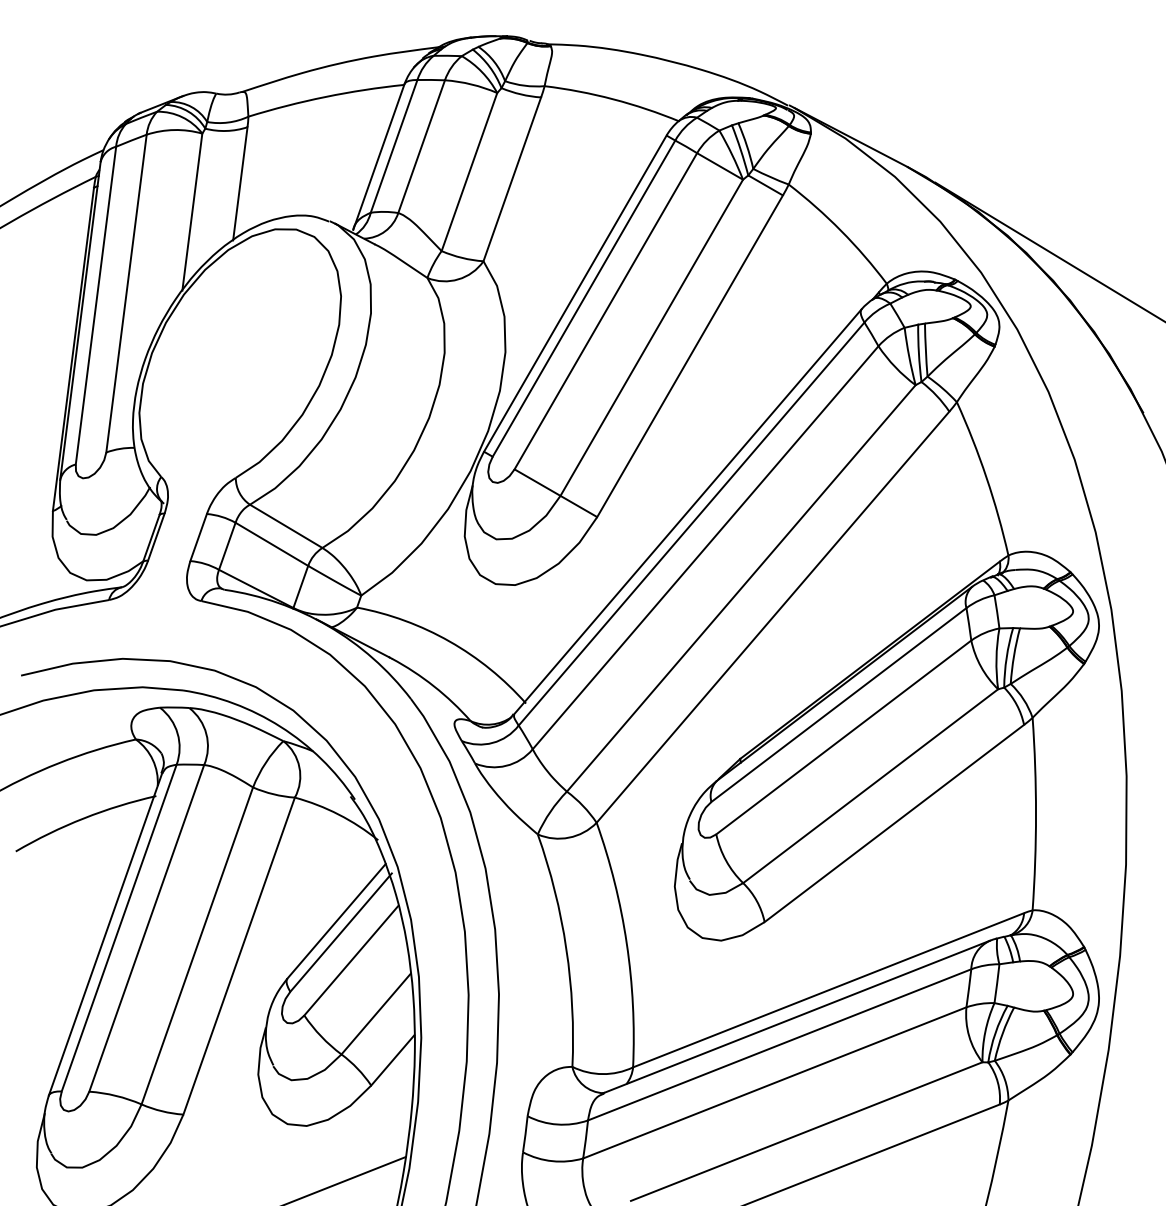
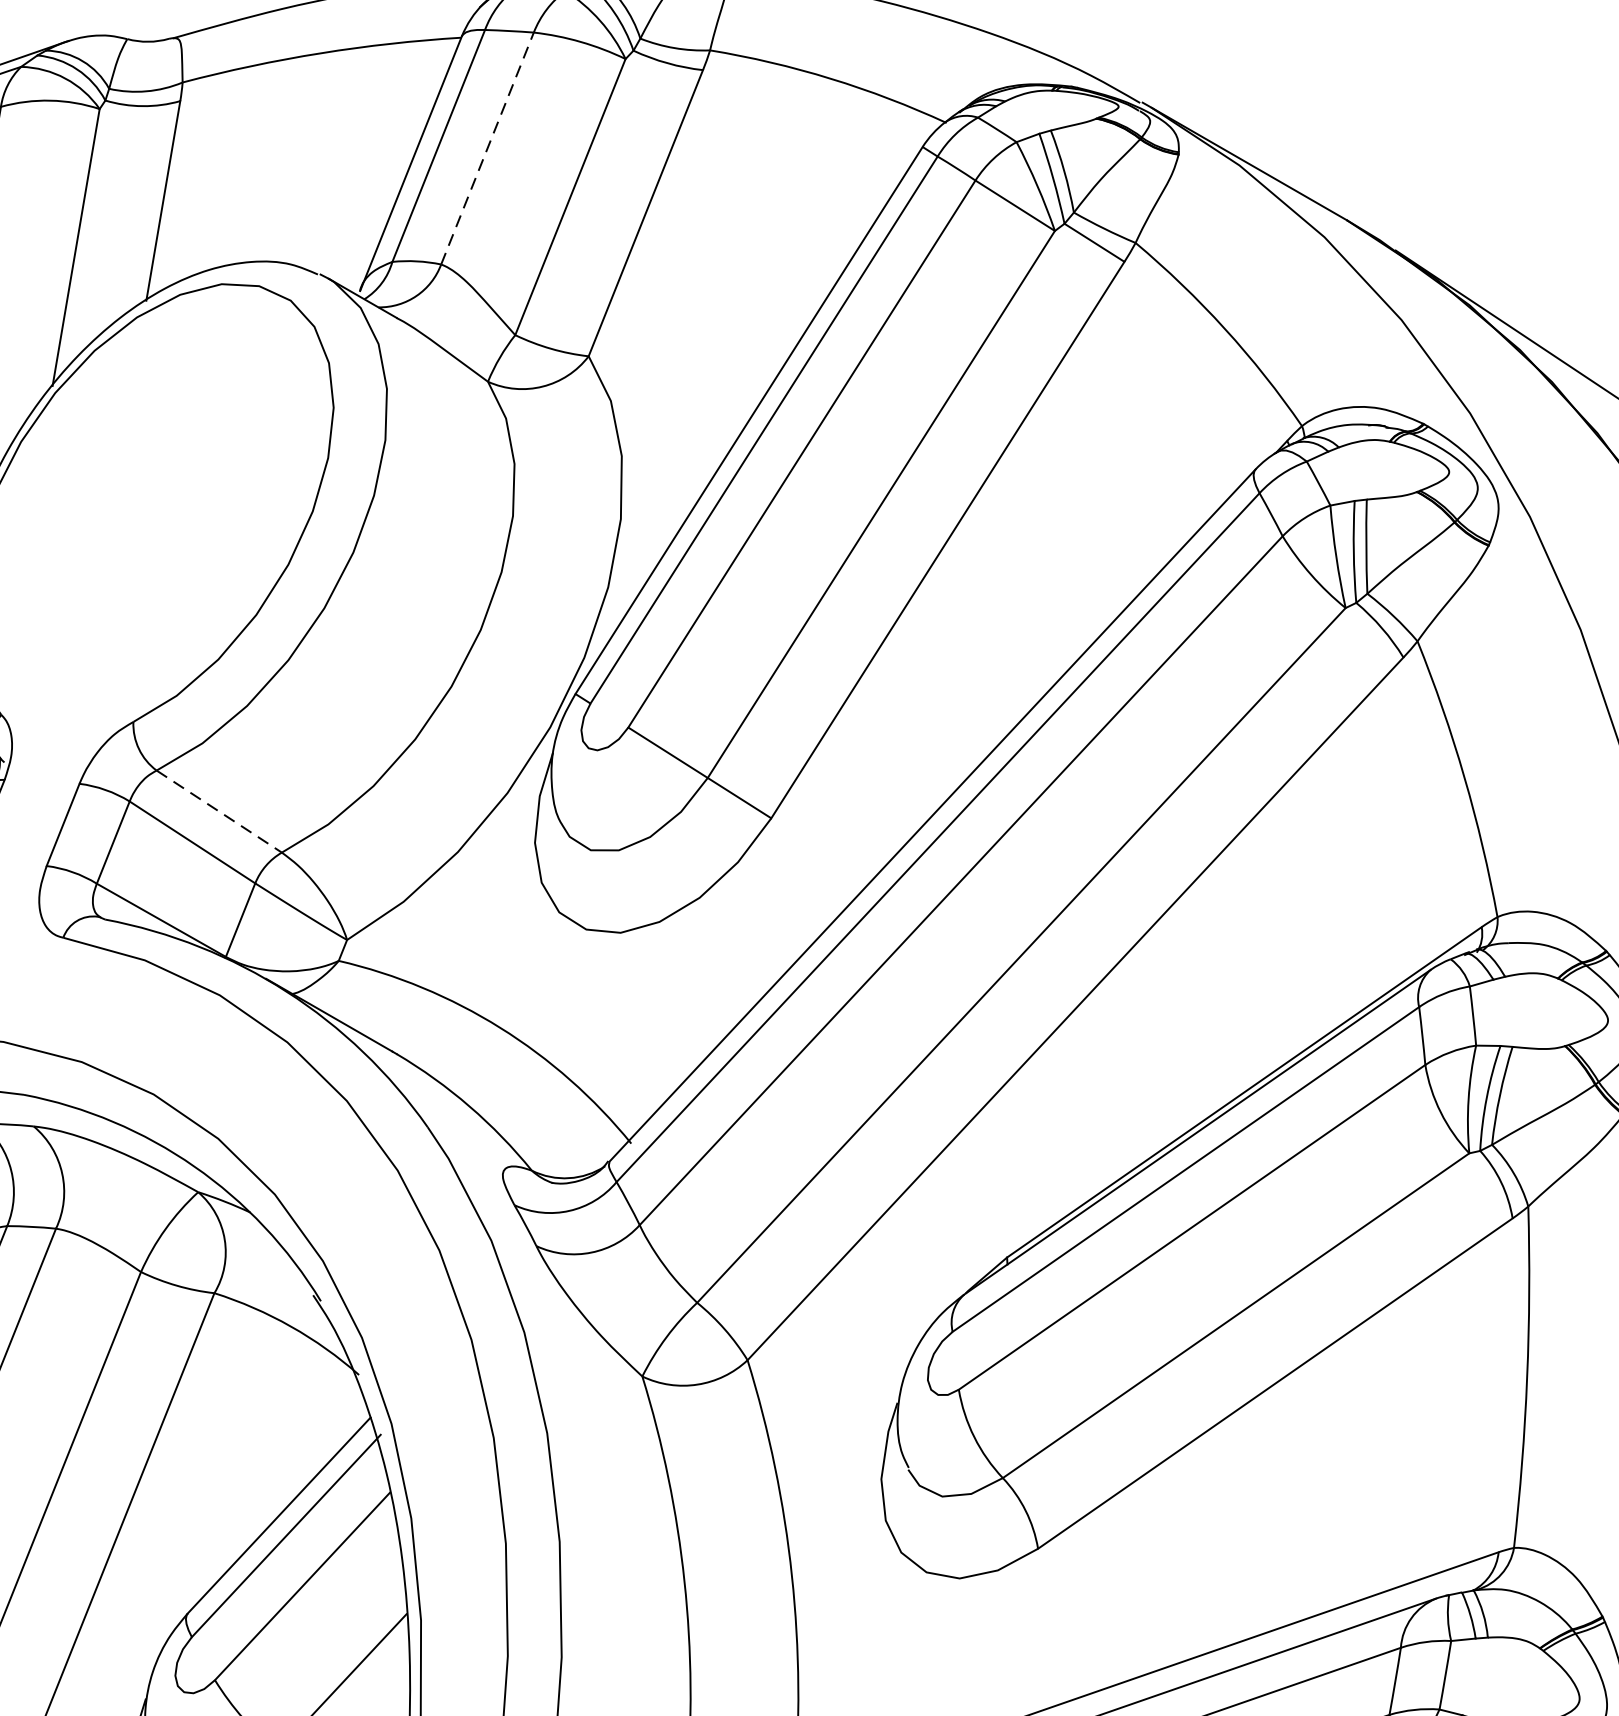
line: (421, 146) -> (487, 148), solid -> dashed
line: (285, 526) -> (217, 811), solid -> dashed

